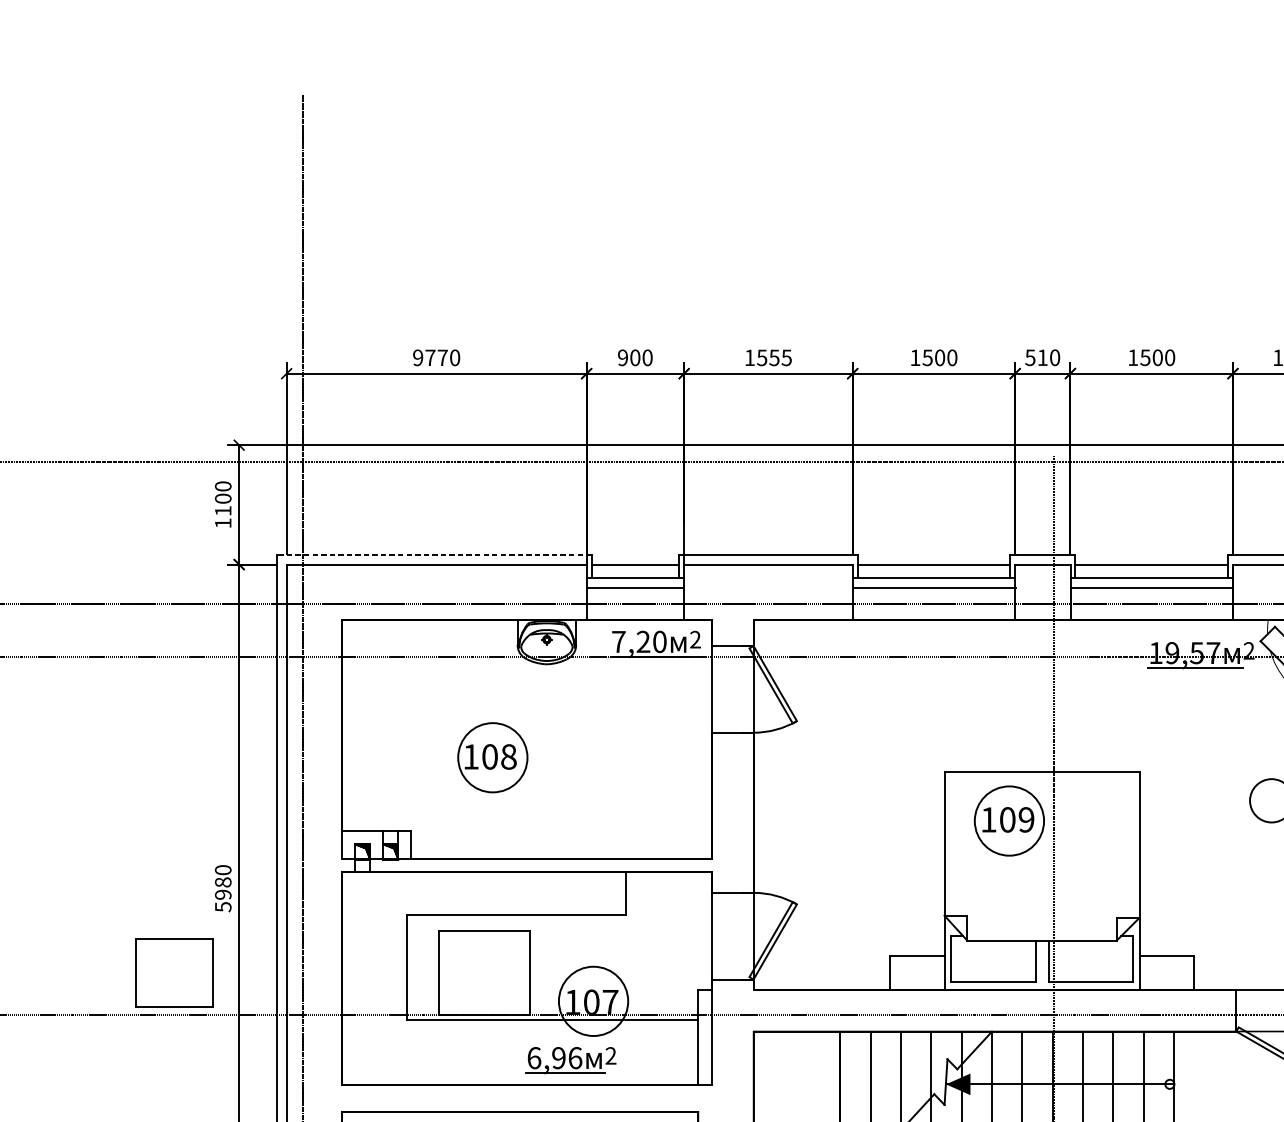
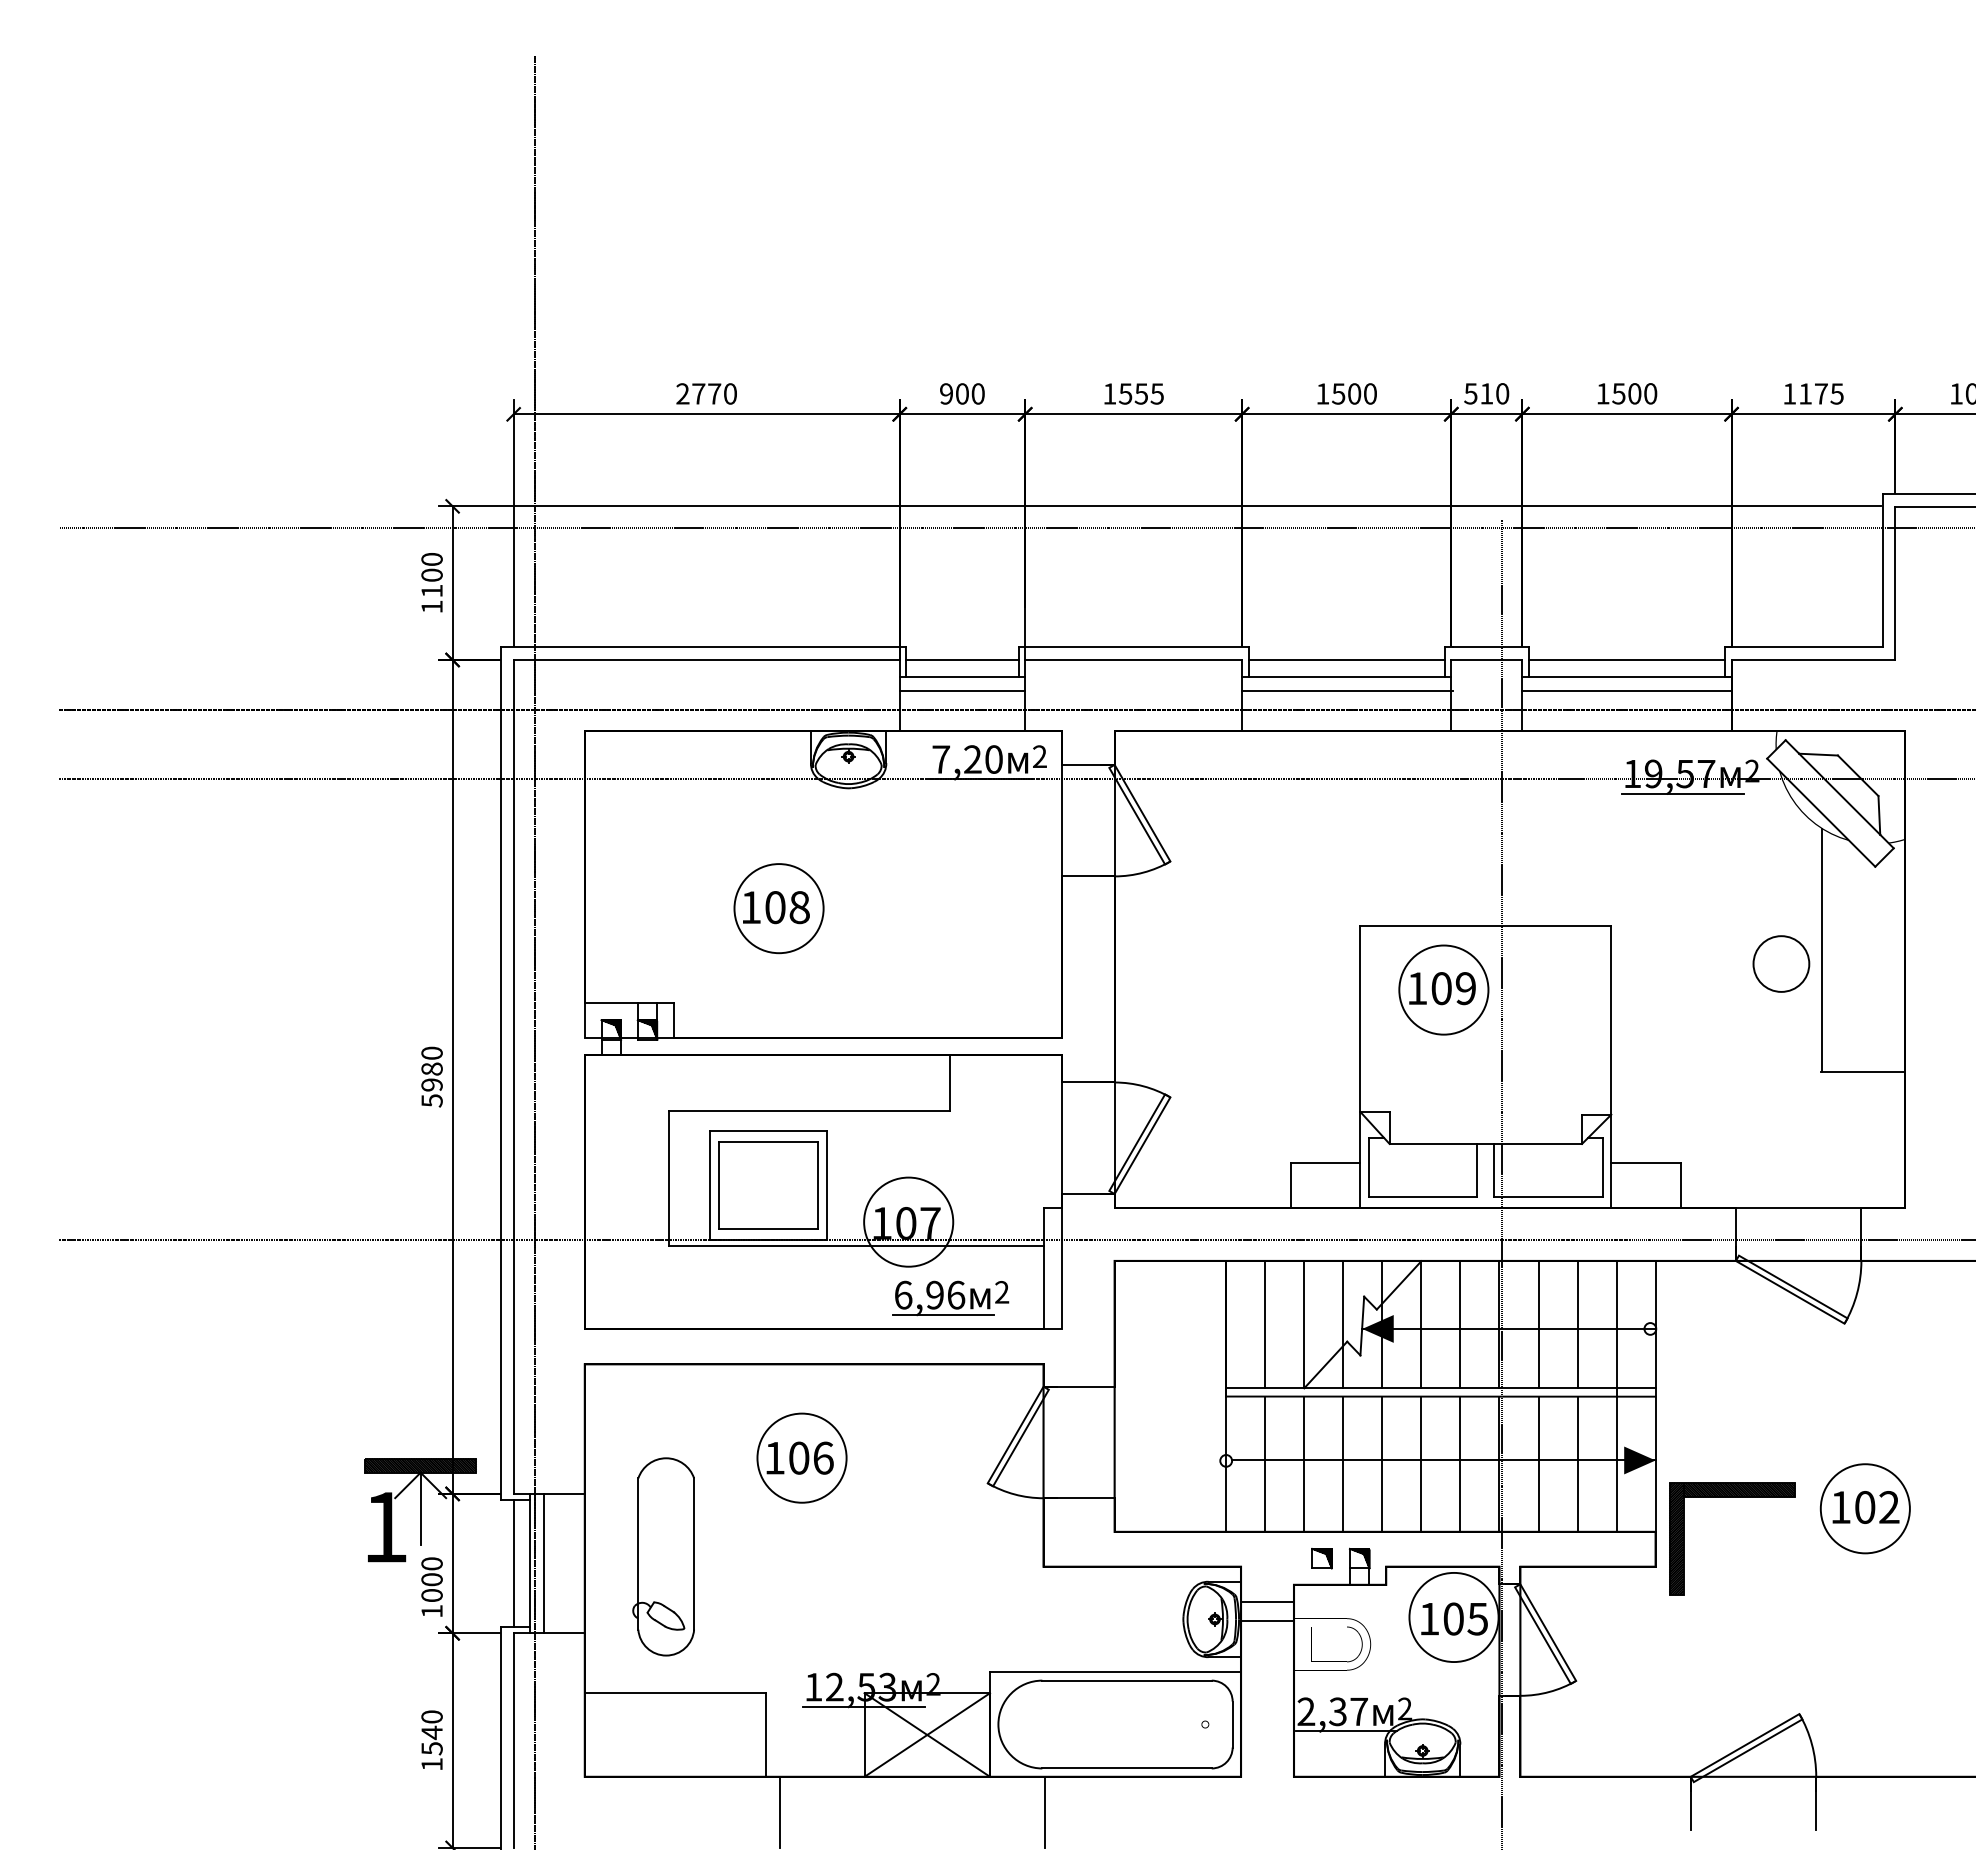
text: (417, 357) -> (682, 393), 9770 -> 2770
line: (434, 554) -> (703, 647), dashed -> solid
part: (174, 972) -> (768, 1185), moved
part: (570, 1060) -> (950, 1298), moved

